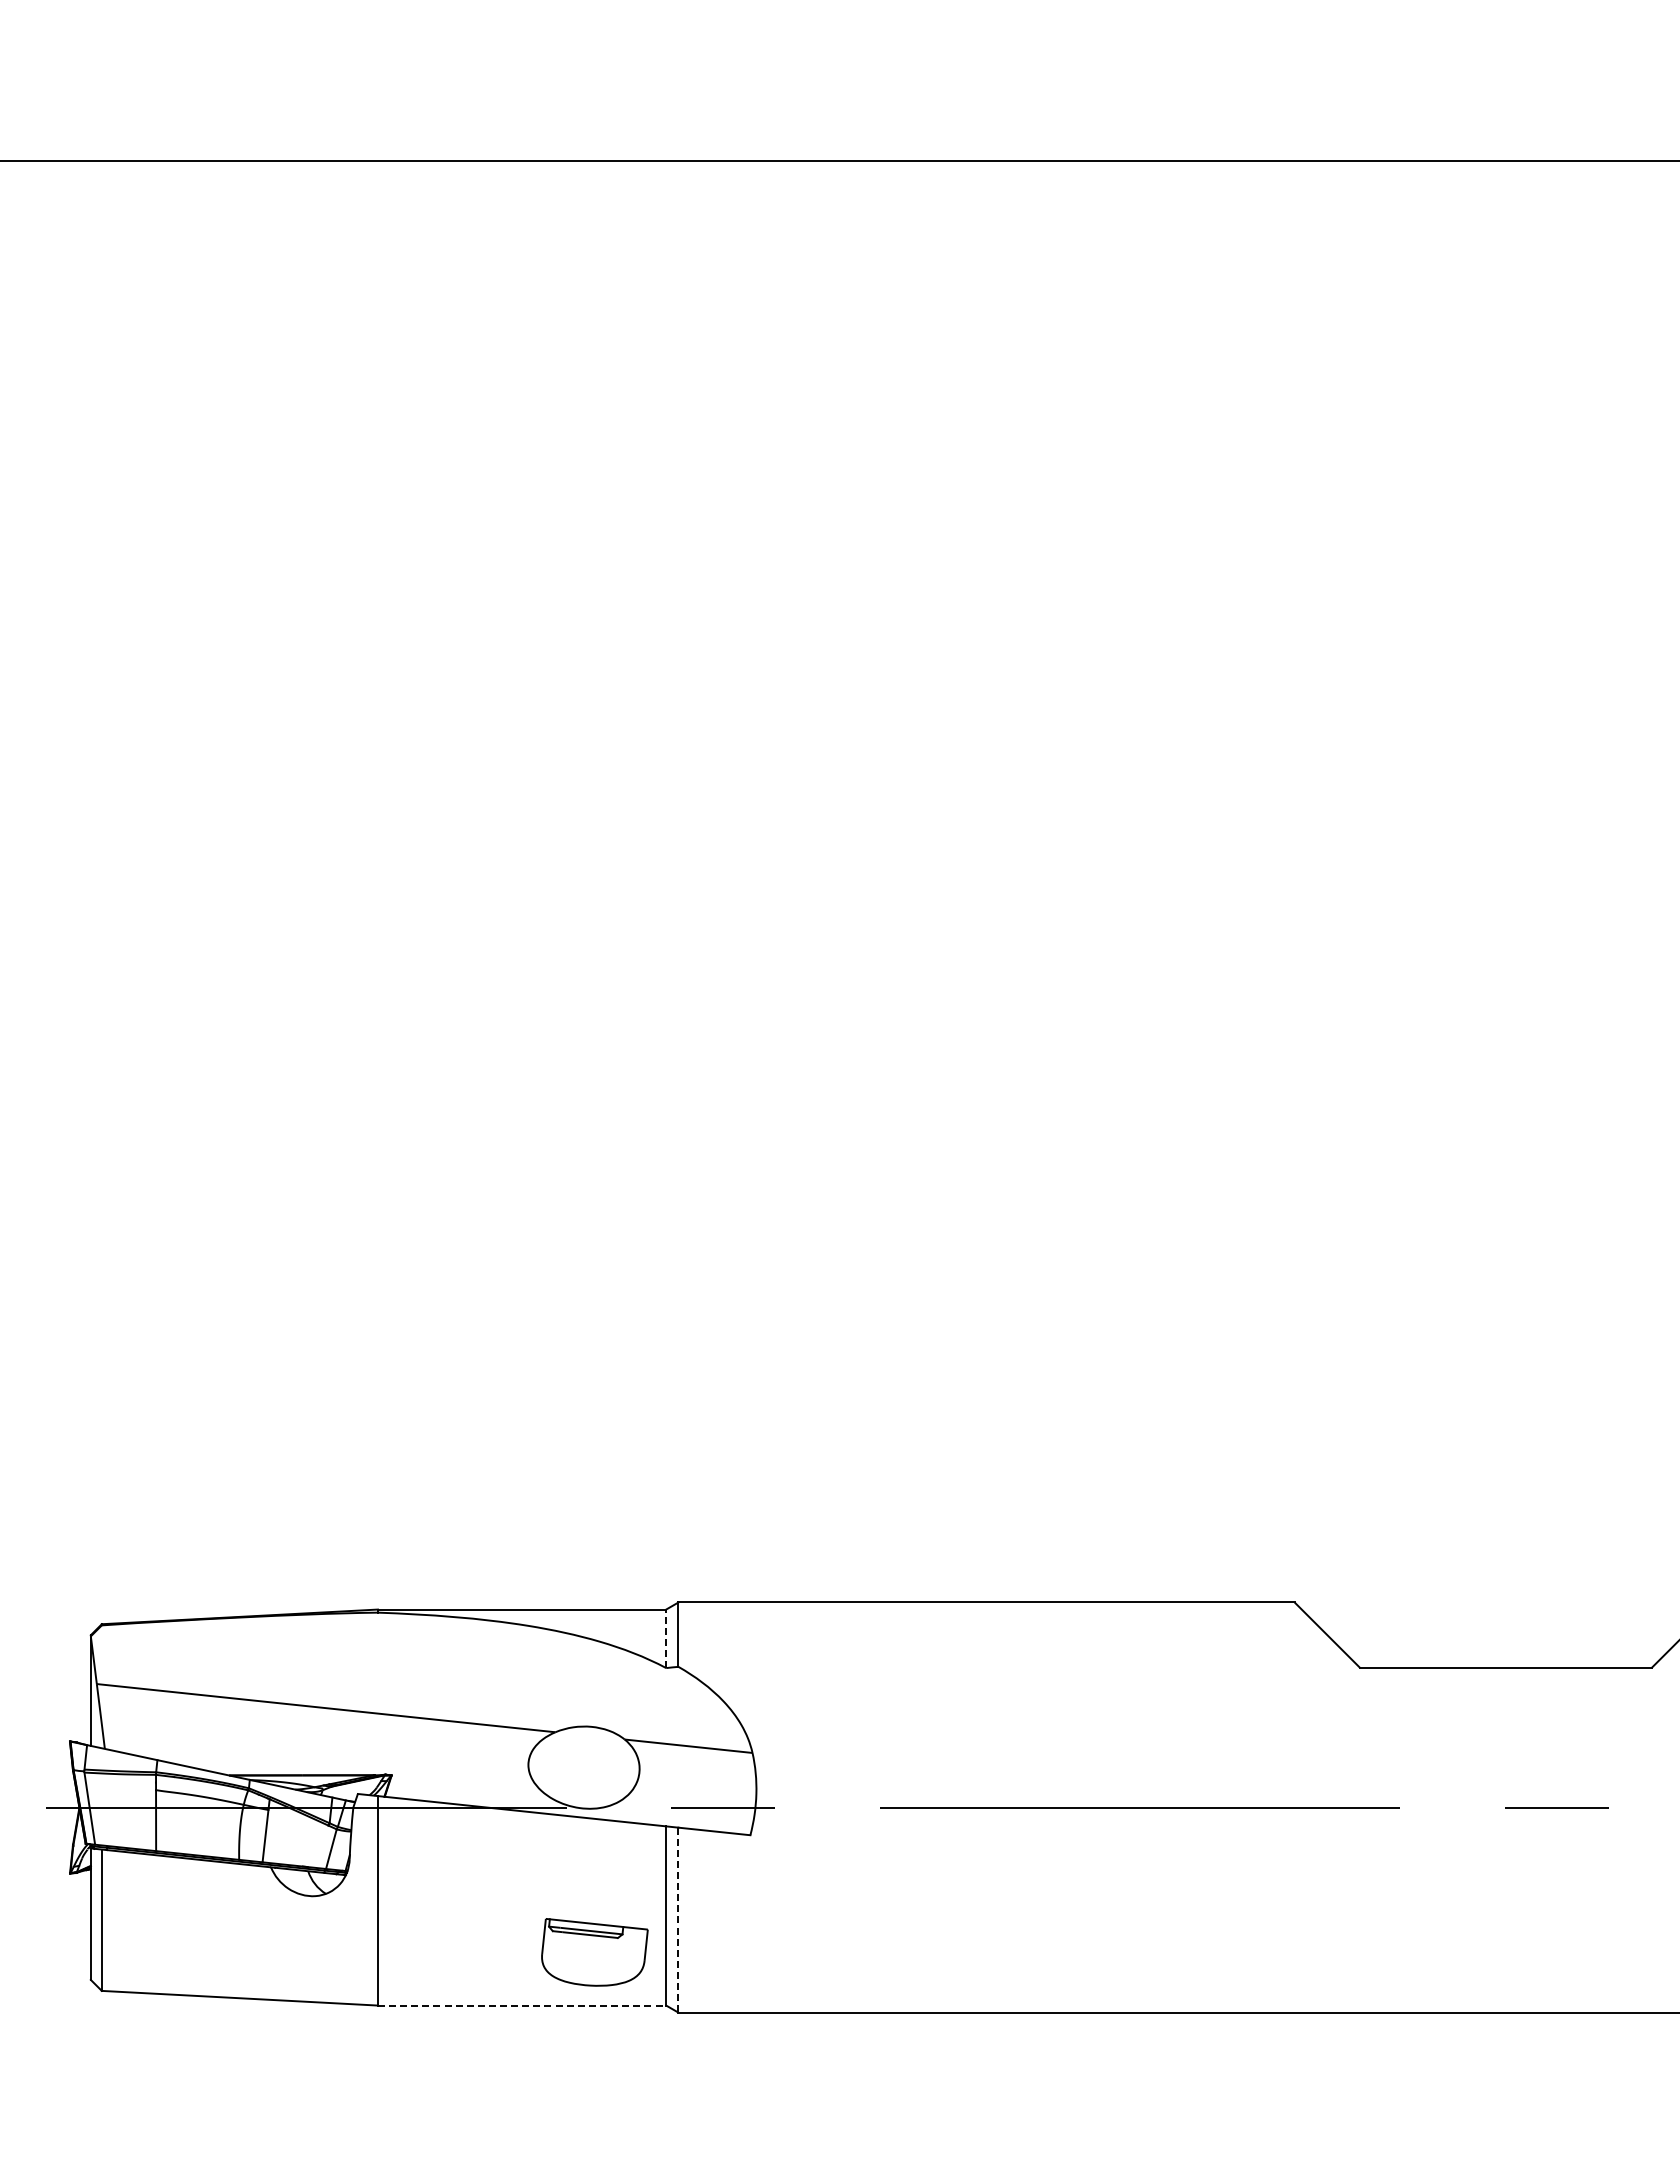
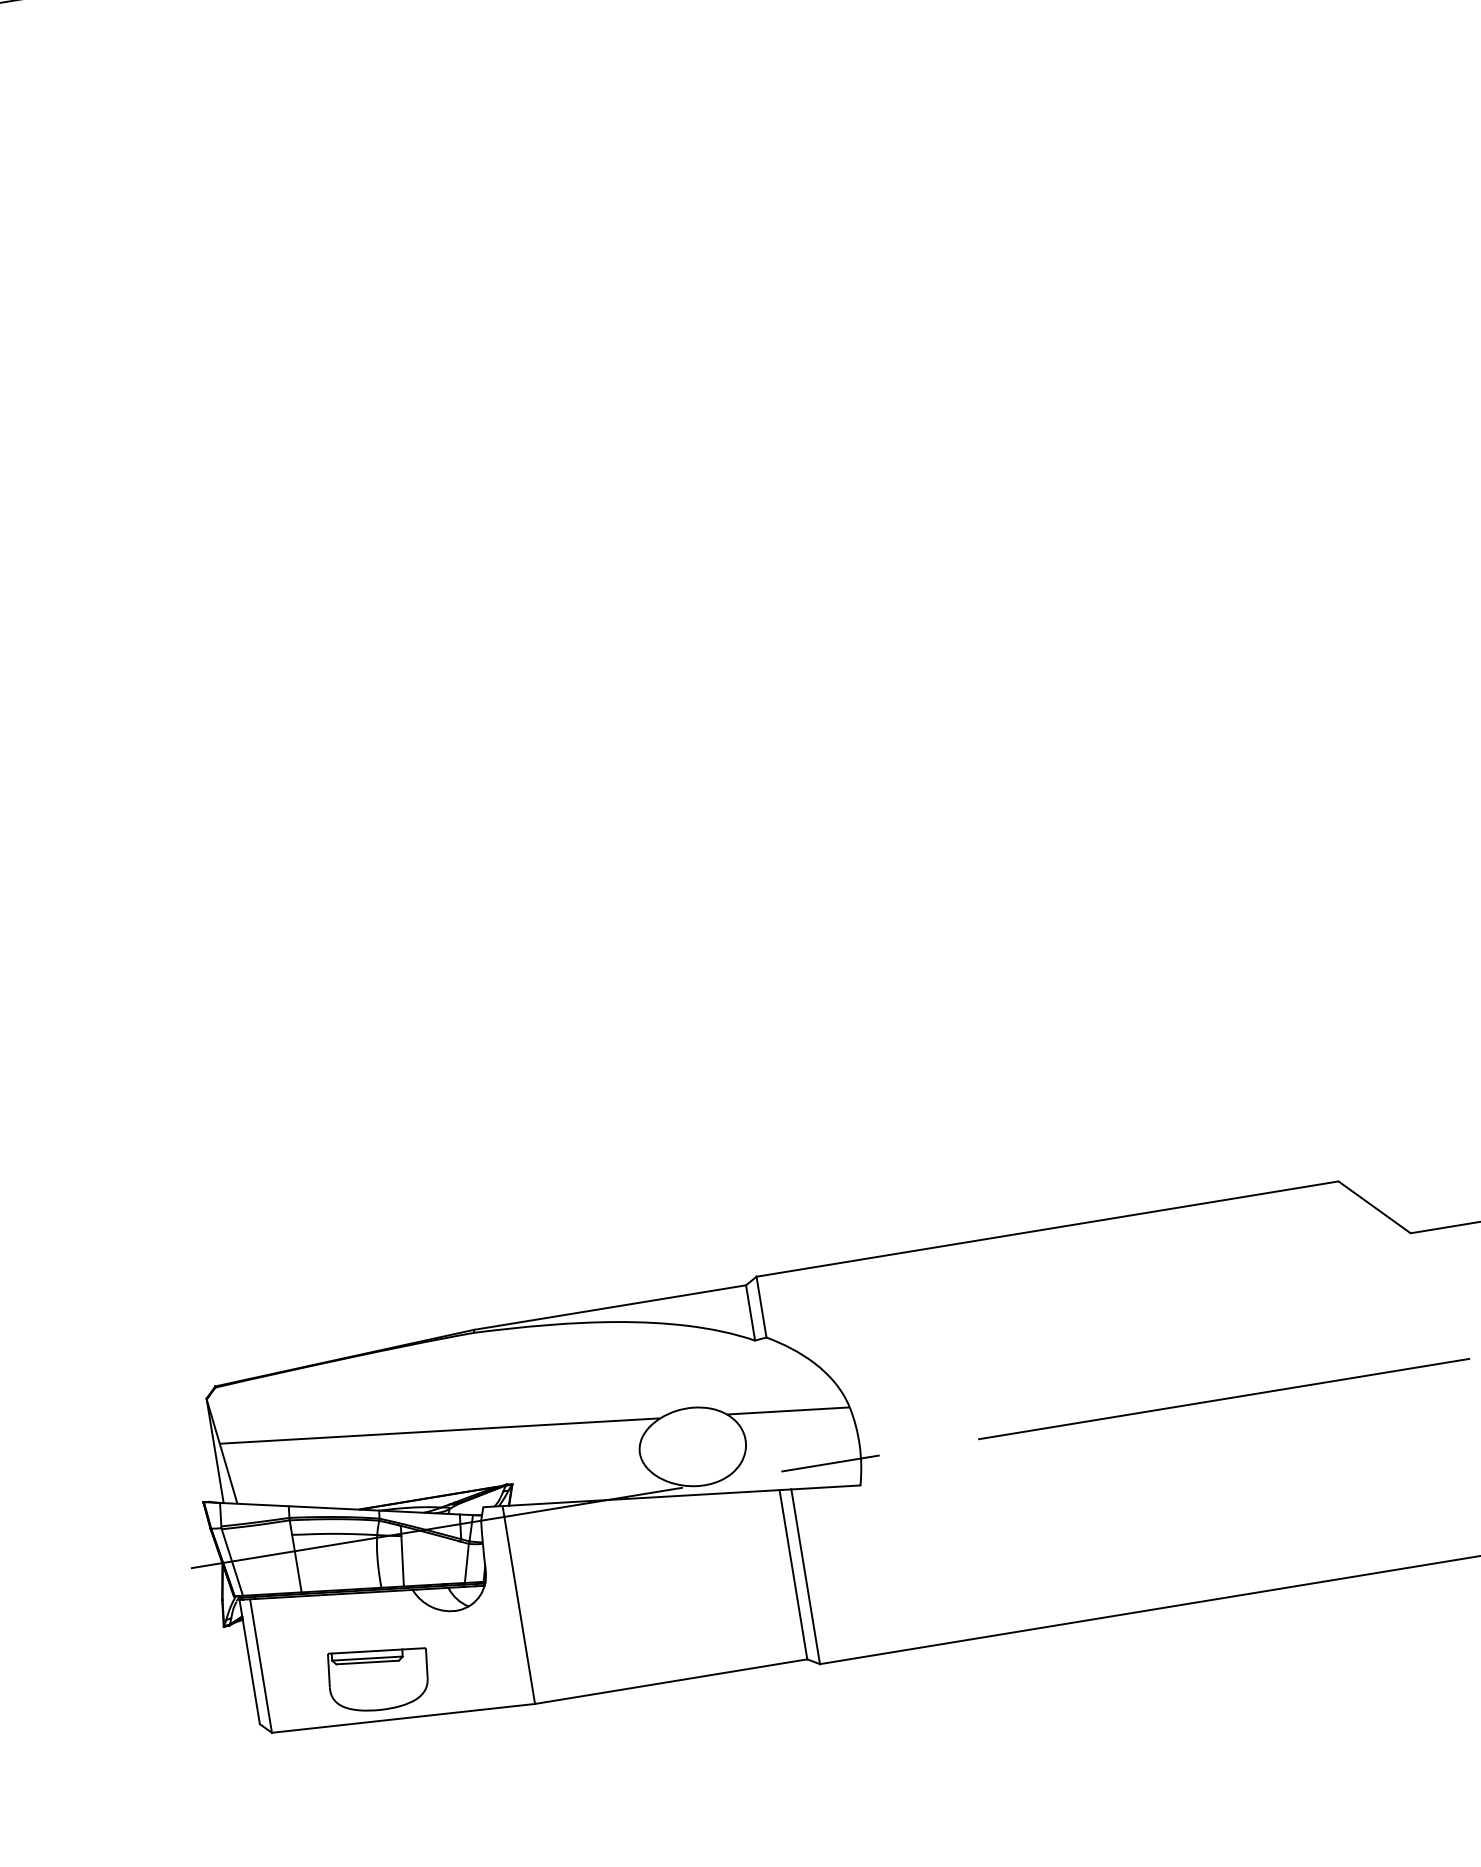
line: (666, 1638) -> (750, 1312), dashed -> solid
line: (678, 1920) -> (805, 1577), dashed -> solid
part: (594, 1952) -> (379, 1678), moved
line: (522, 2005) -> (671, 1681), dashed -> solid

